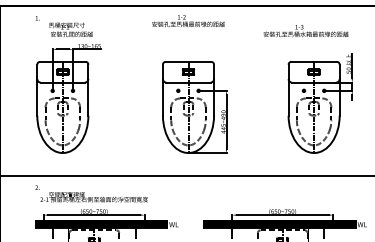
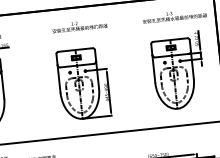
text: (188, 20) -> (79, 25), moved
text: (305, 31) -> (174, 16), moved

